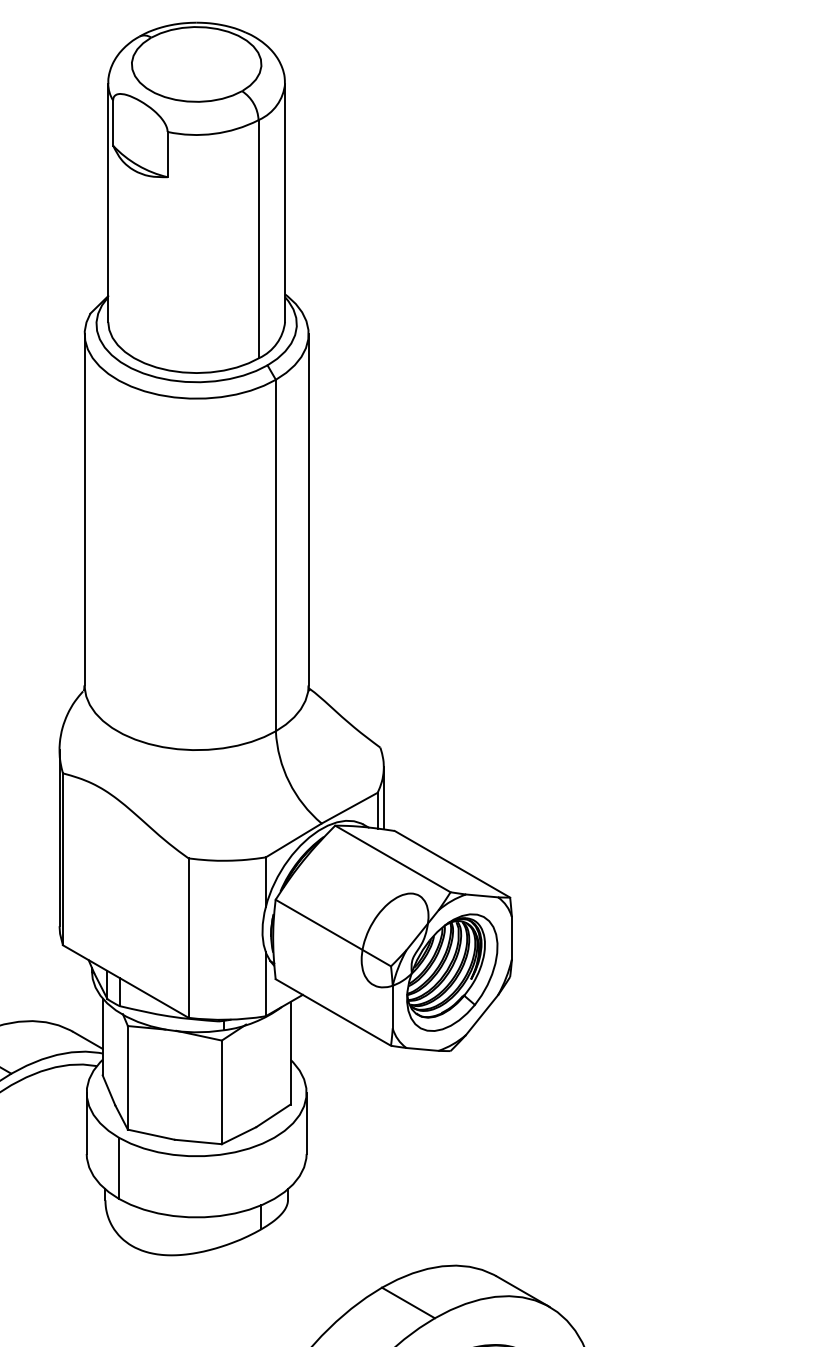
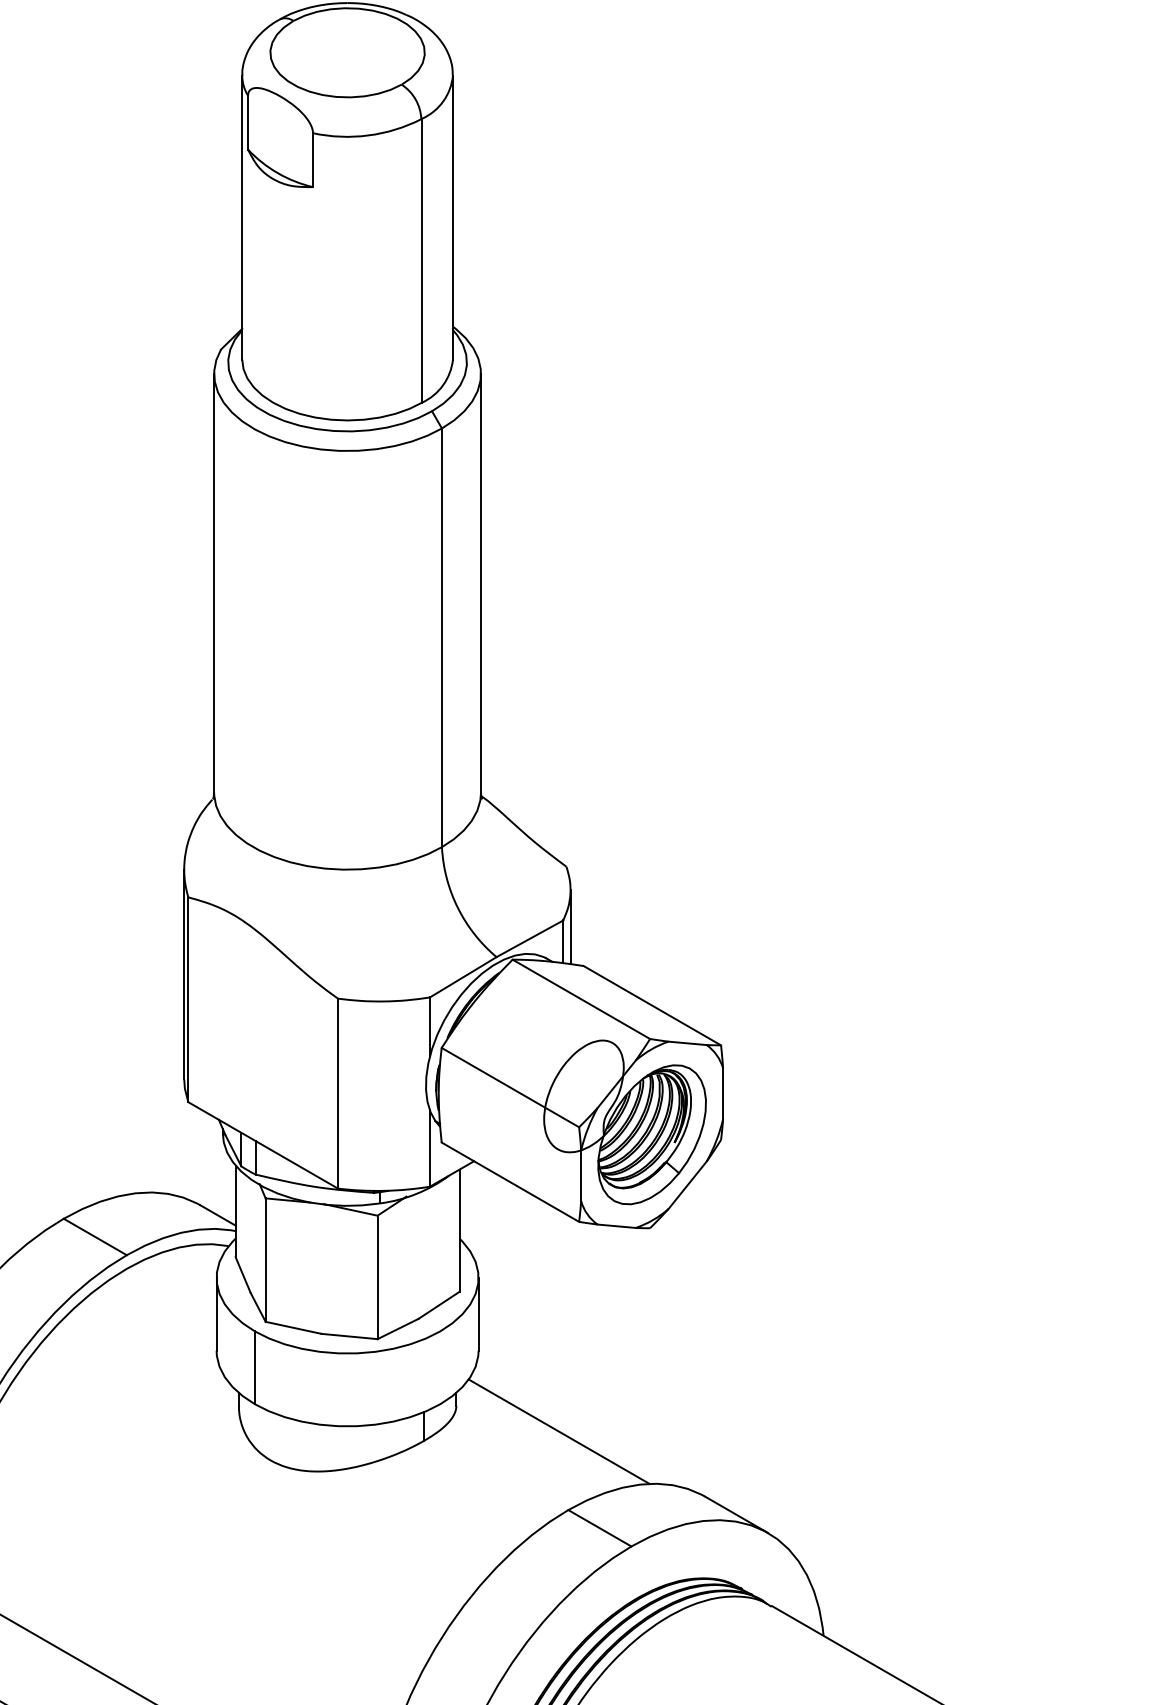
line: (373, 1221) -> (558, 1431), added

